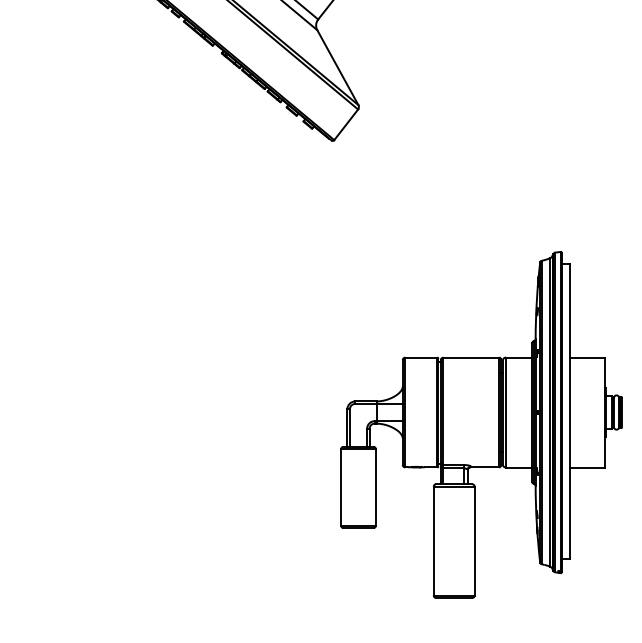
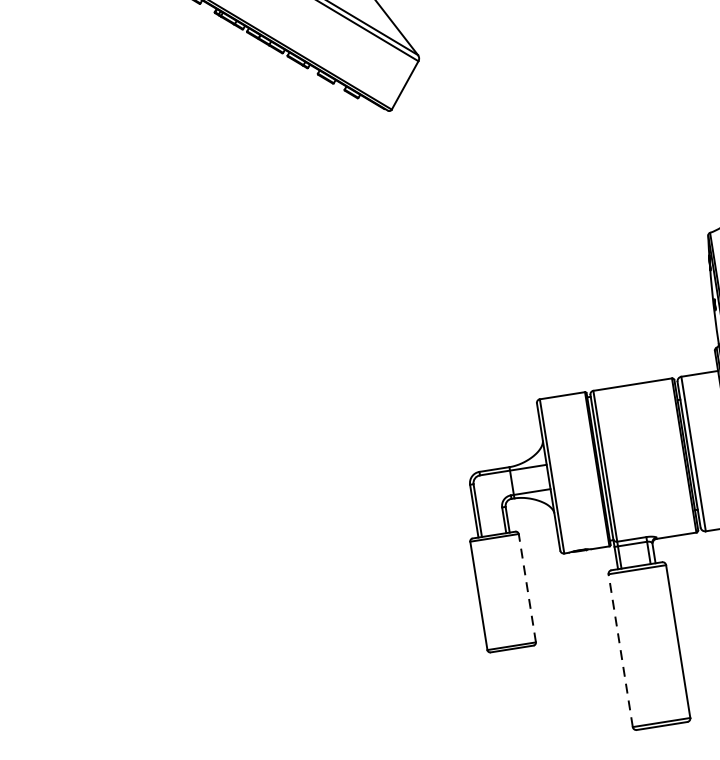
line: (375, 487) -> (526, 588), solid -> dashed
line: (433, 540) -> (620, 649), solid -> dashed

